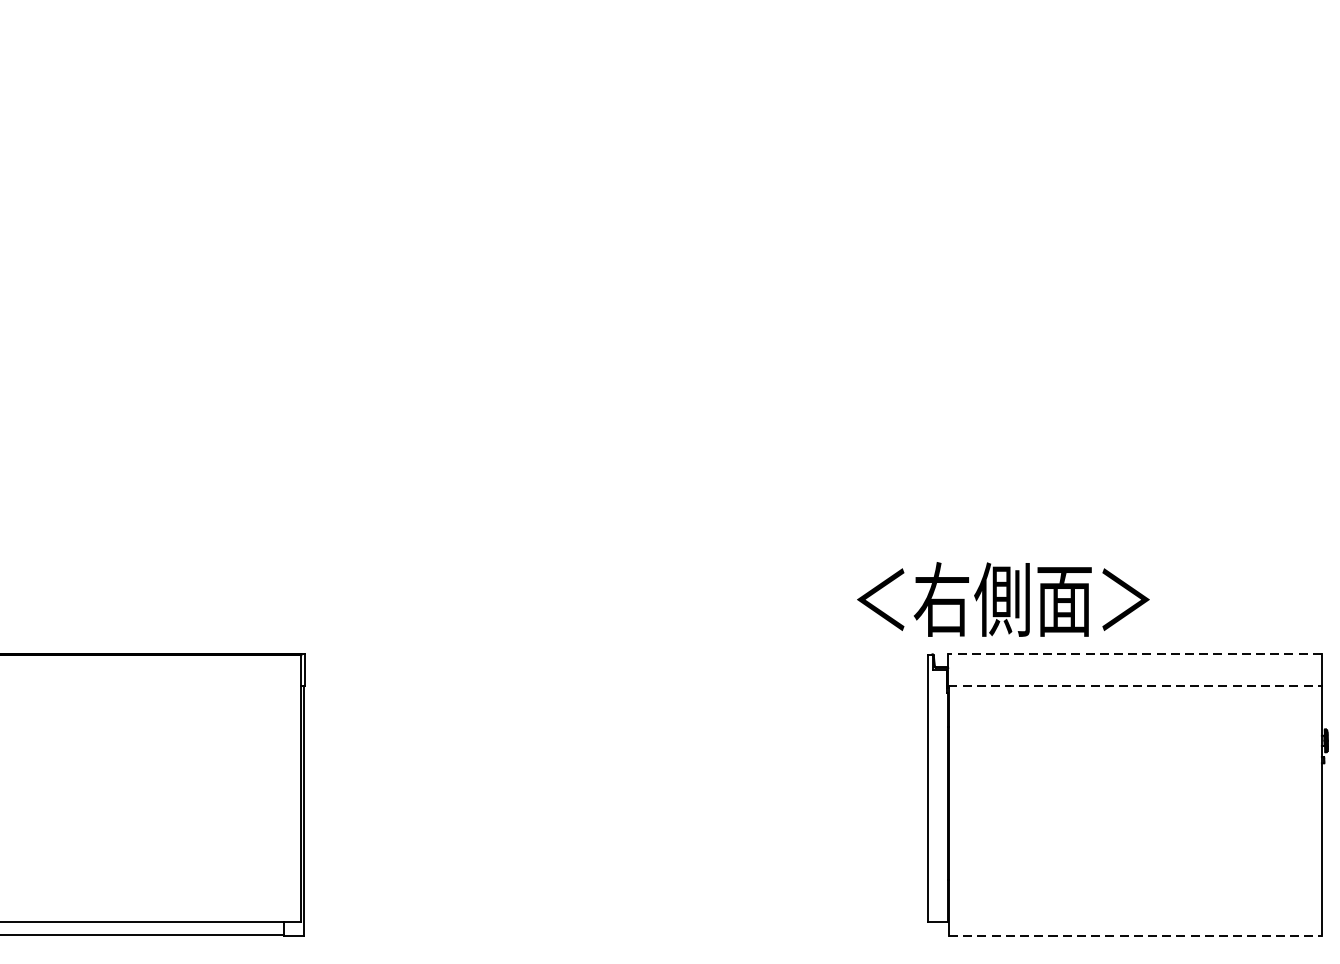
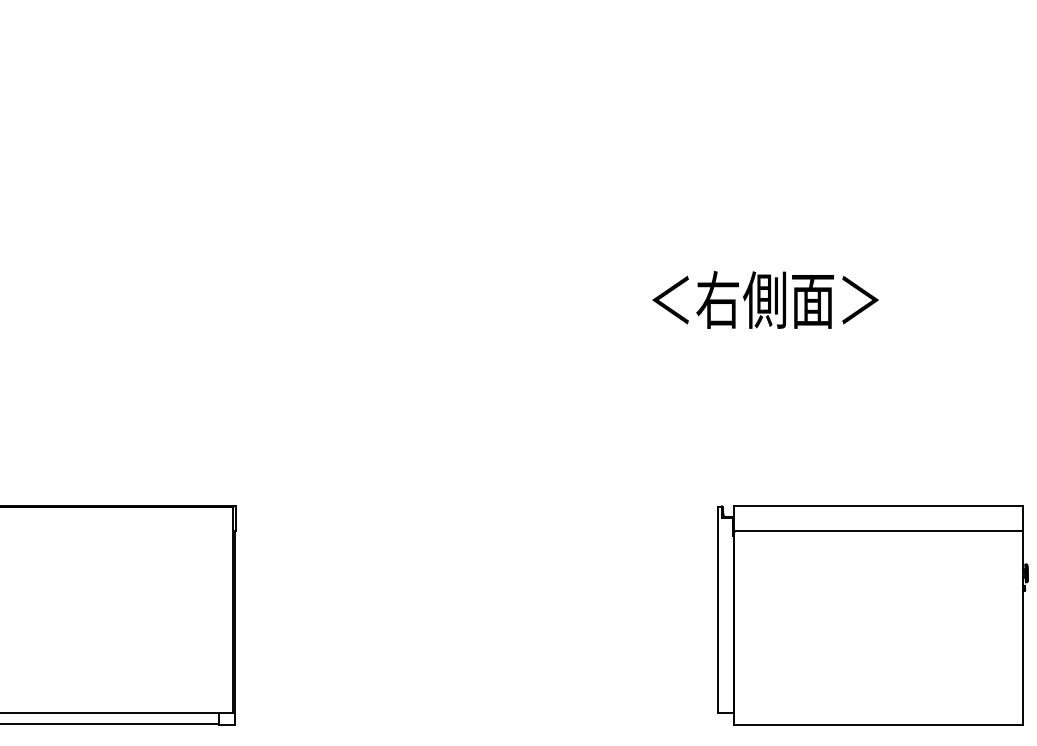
text: (1003, 598) -> (765, 299), moved
line: (1135, 654) -> (878, 506), dashed -> solid
line: (1135, 685) -> (878, 530), dashed -> solid
line: (1136, 936) -> (879, 724), dashed -> solid

